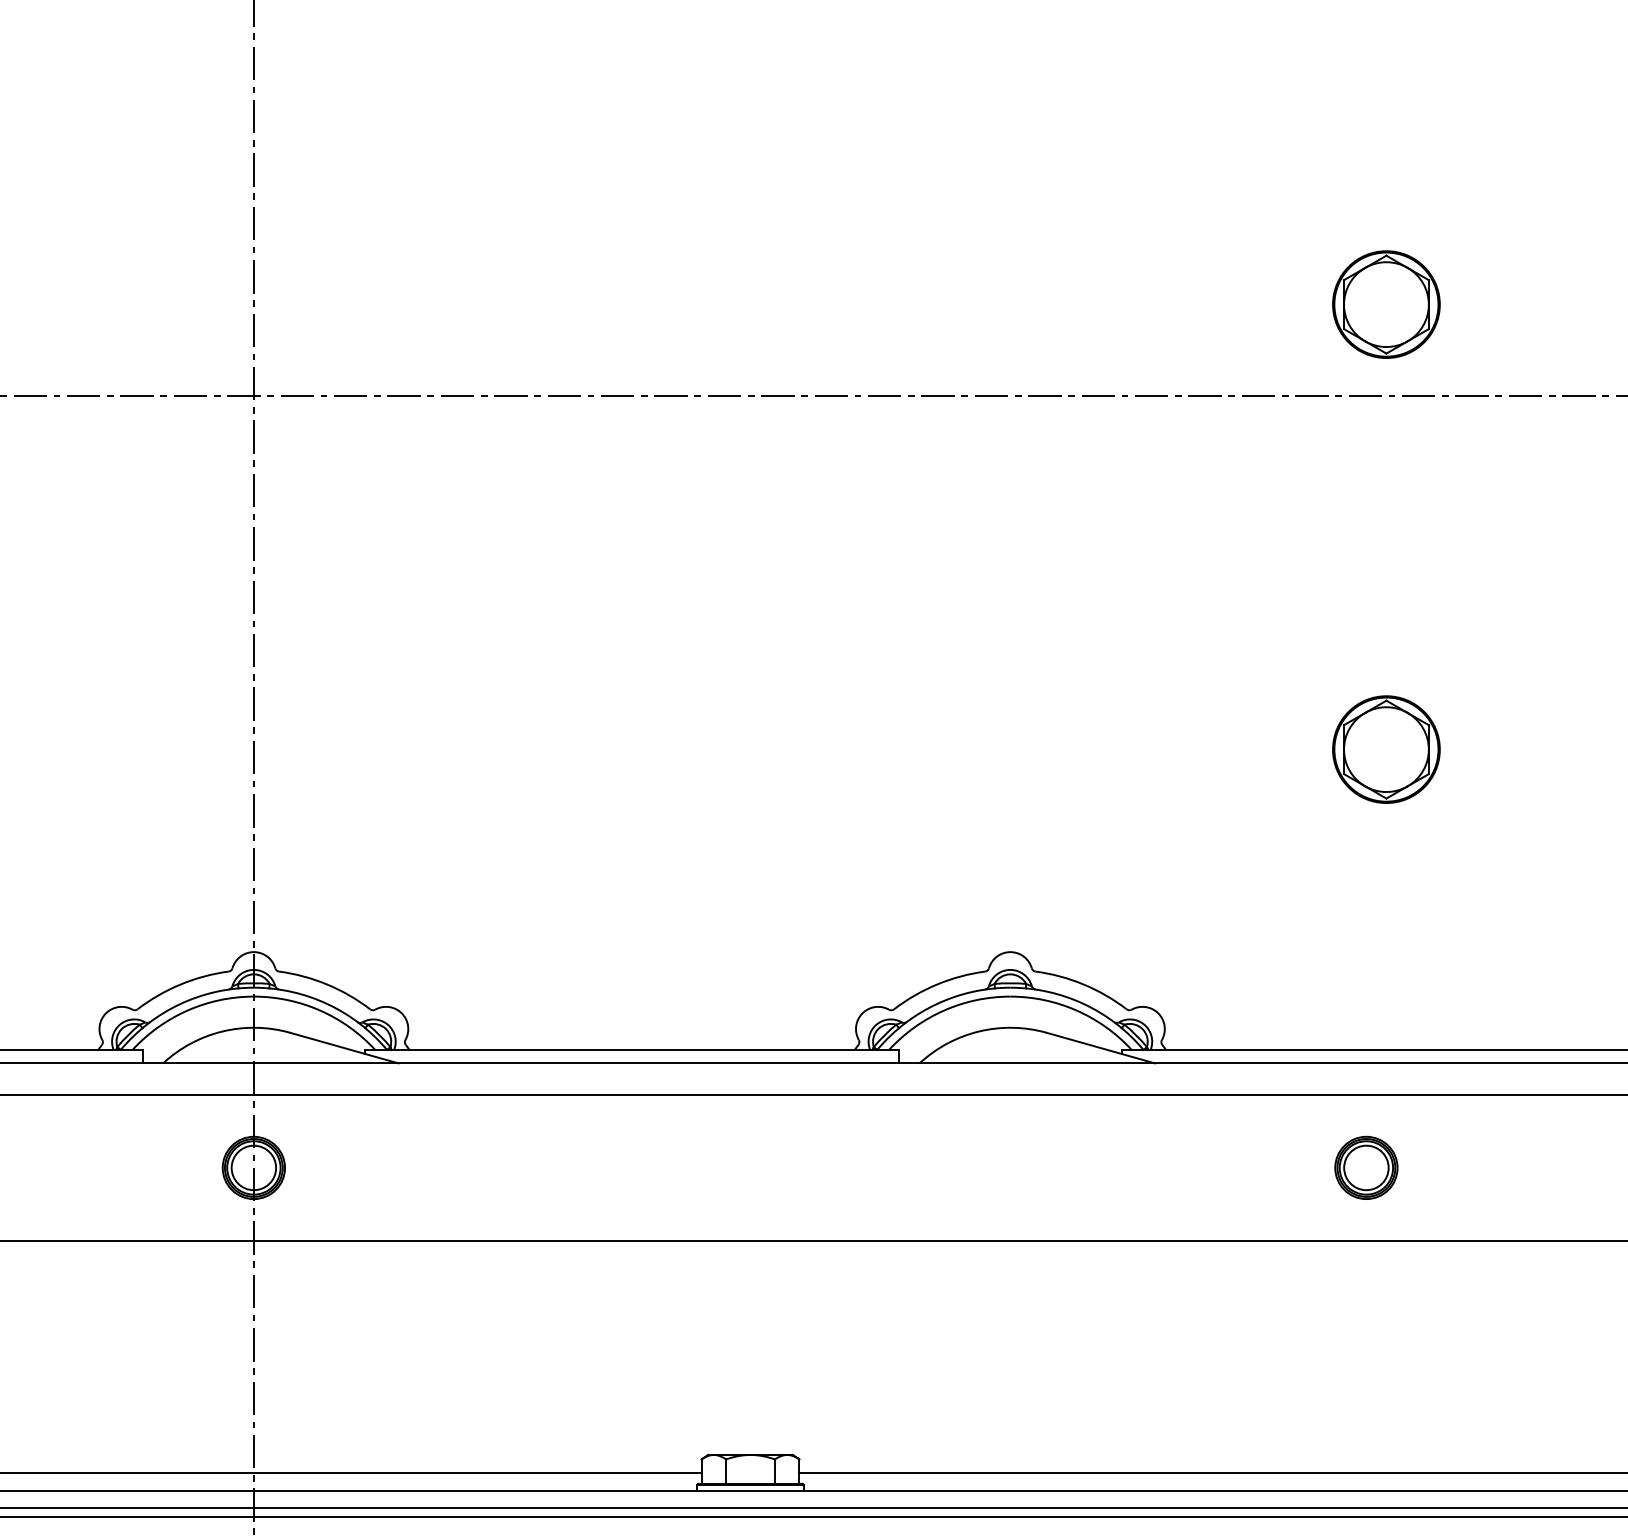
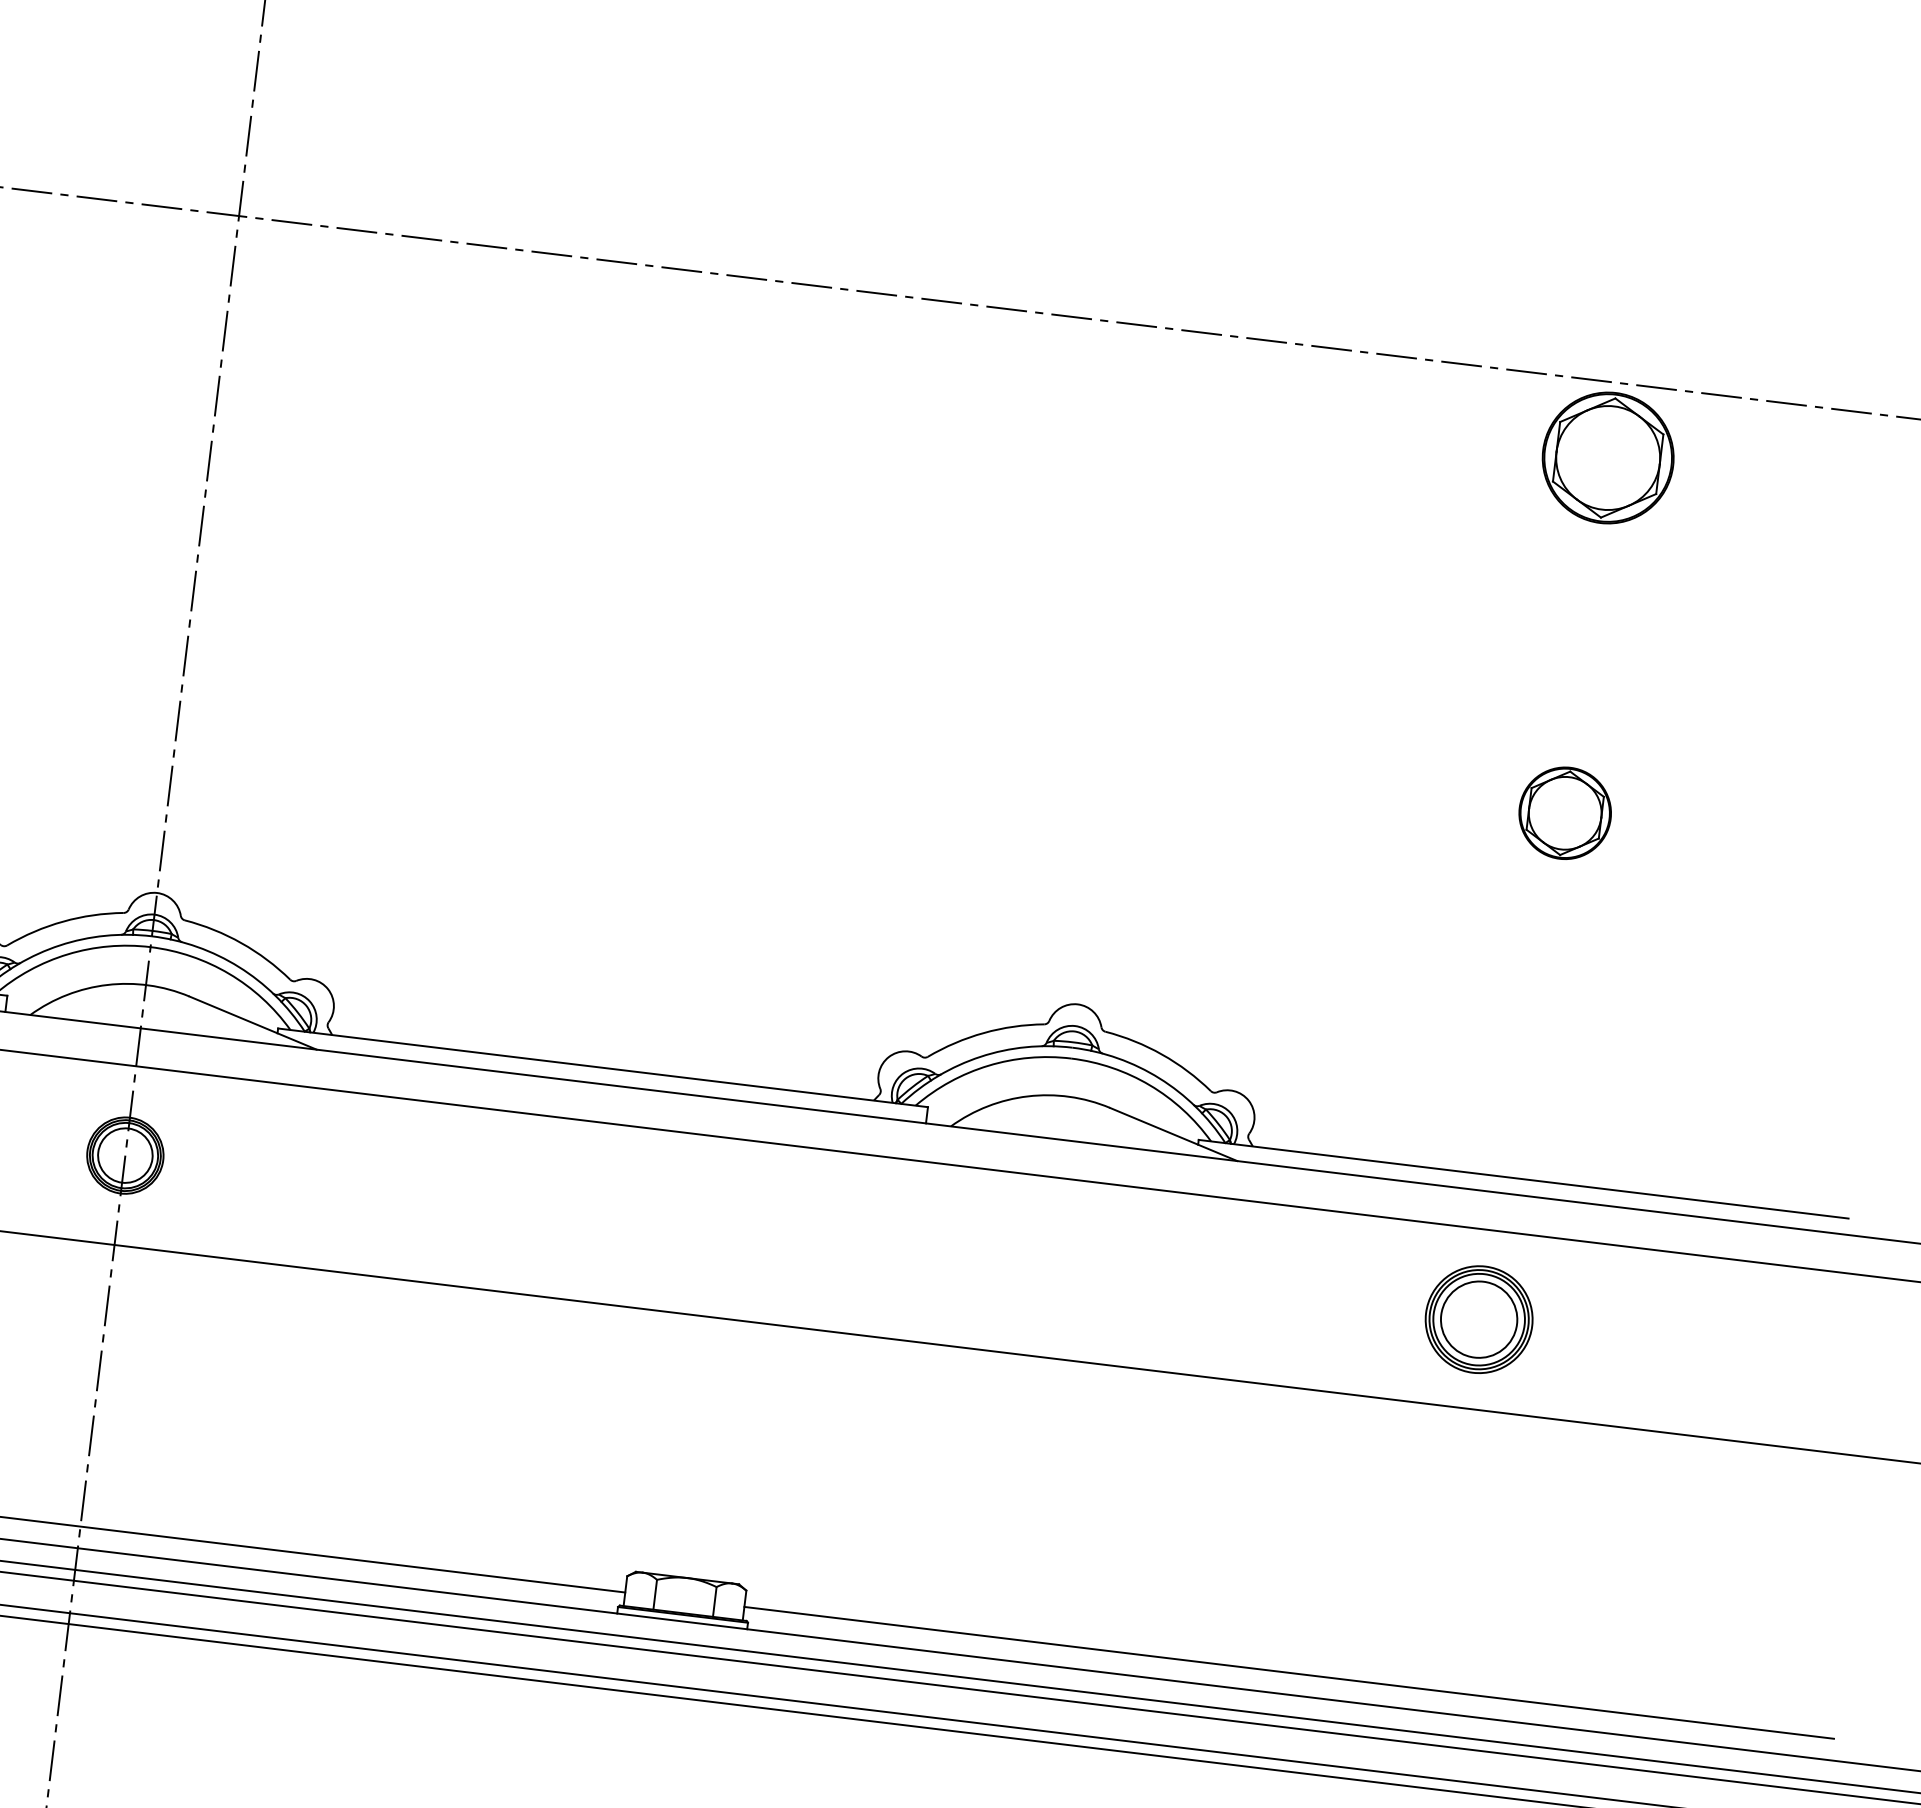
part: (1386, 304) -> (1608, 457), moved
part: (1386, 749) -> (1565, 813), size x0.7
part: (1366, 1167) -> (1479, 1318), size x1.4

